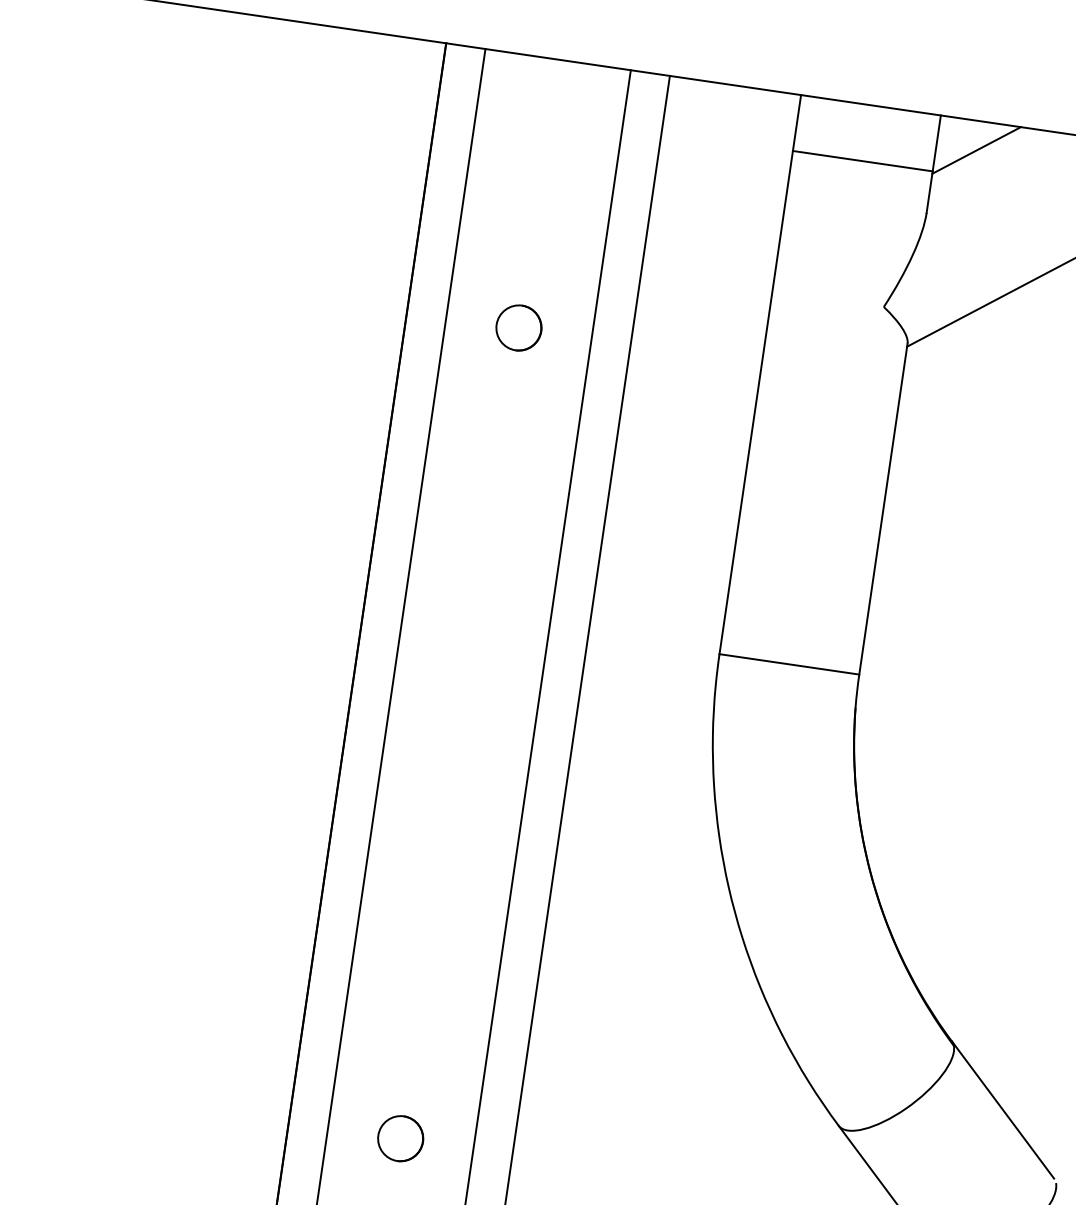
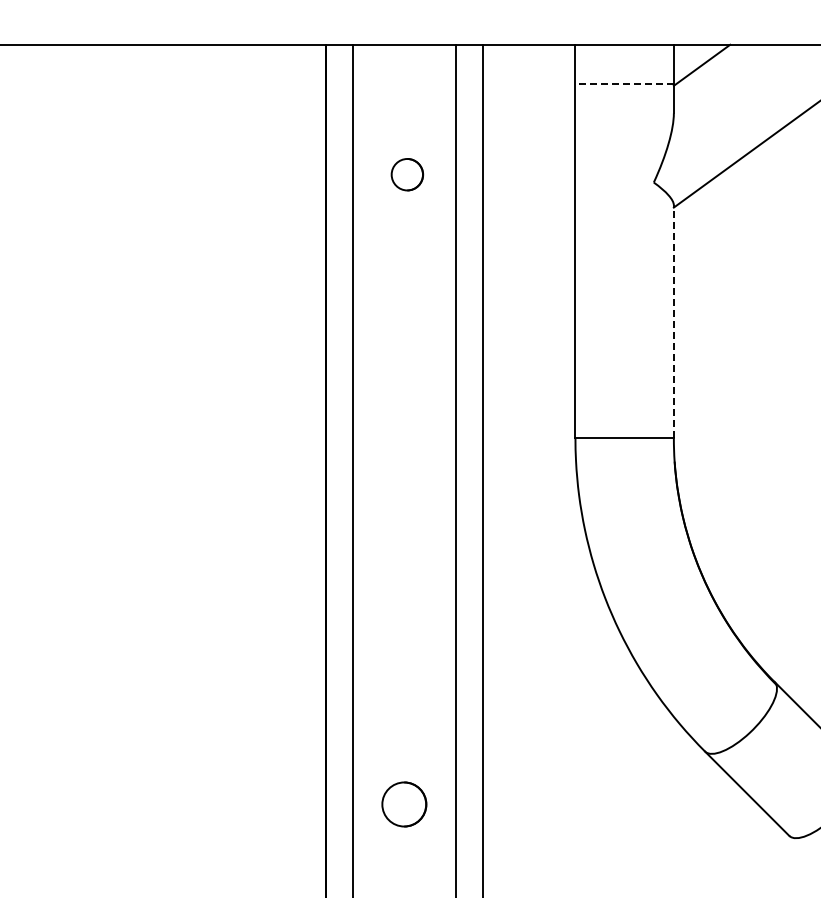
line: (862, 161) -> (624, 84), solid -> dashed
part: (519, 327) -> (407, 174), moved
line: (882, 508) -> (673, 321), solid -> dashed
part: (400, 1138) -> (404, 804), size x1.4

